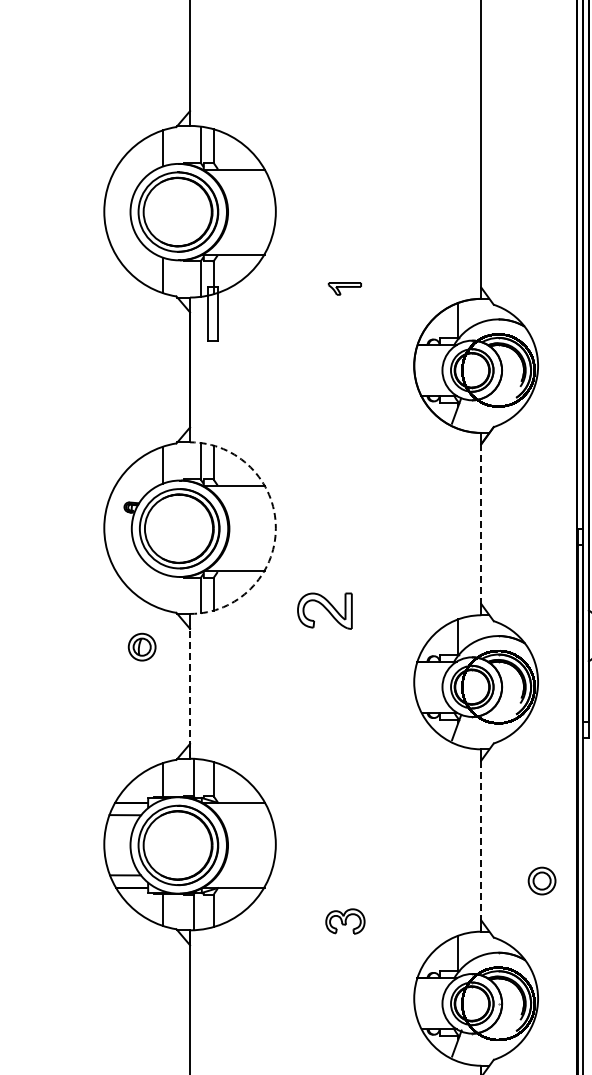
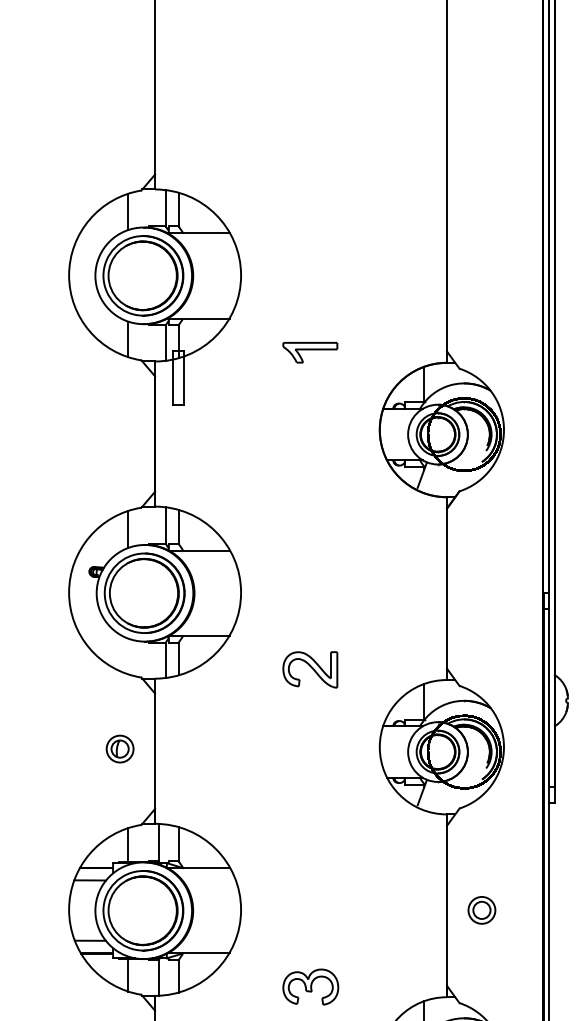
part: (344, 288) -> (309, 352), size x1.67
line: (481, 524) -> (447, 589), dashed -> solid
arc: (275, 528) -> (240, 593), dashed -> solid
part: (324, 610) -> (309, 669), moved
part: (141, 646) -> (119, 748), moved
line: (190, 693) -> (155, 758), dashed -> solid
line: (481, 846) -> (447, 911), dashed -> solid
part: (541, 880) -> (481, 909), moved
part: (345, 921) -> (310, 986), size x1.43

